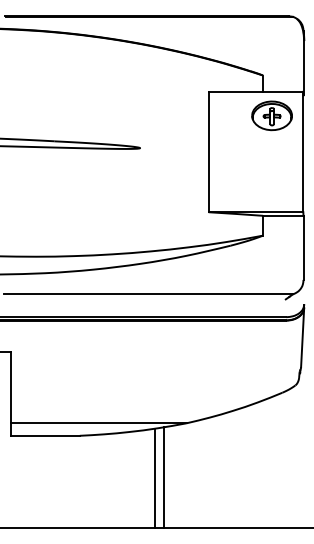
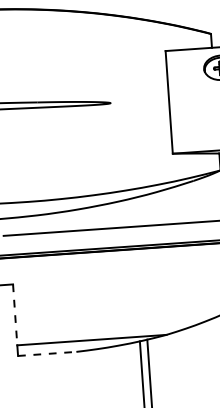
line: (11, 387) -> (15, 314), solid -> dashed
line: (46, 435) -> (47, 353), solid -> dashed

